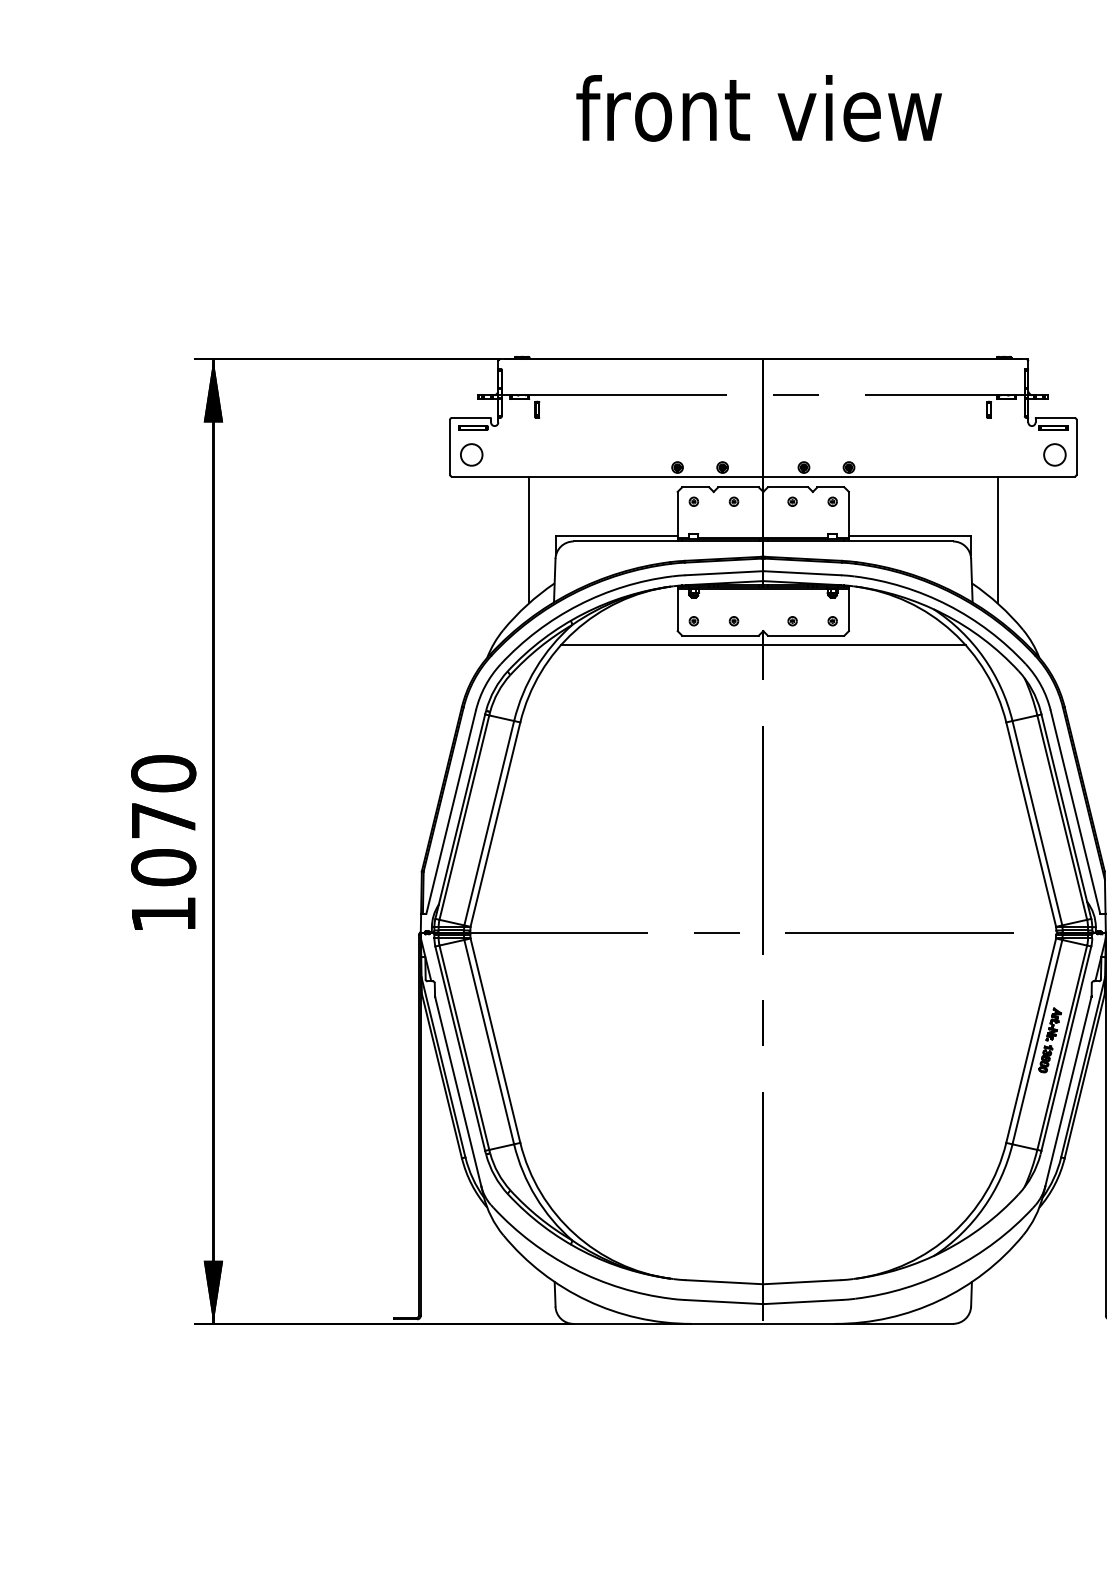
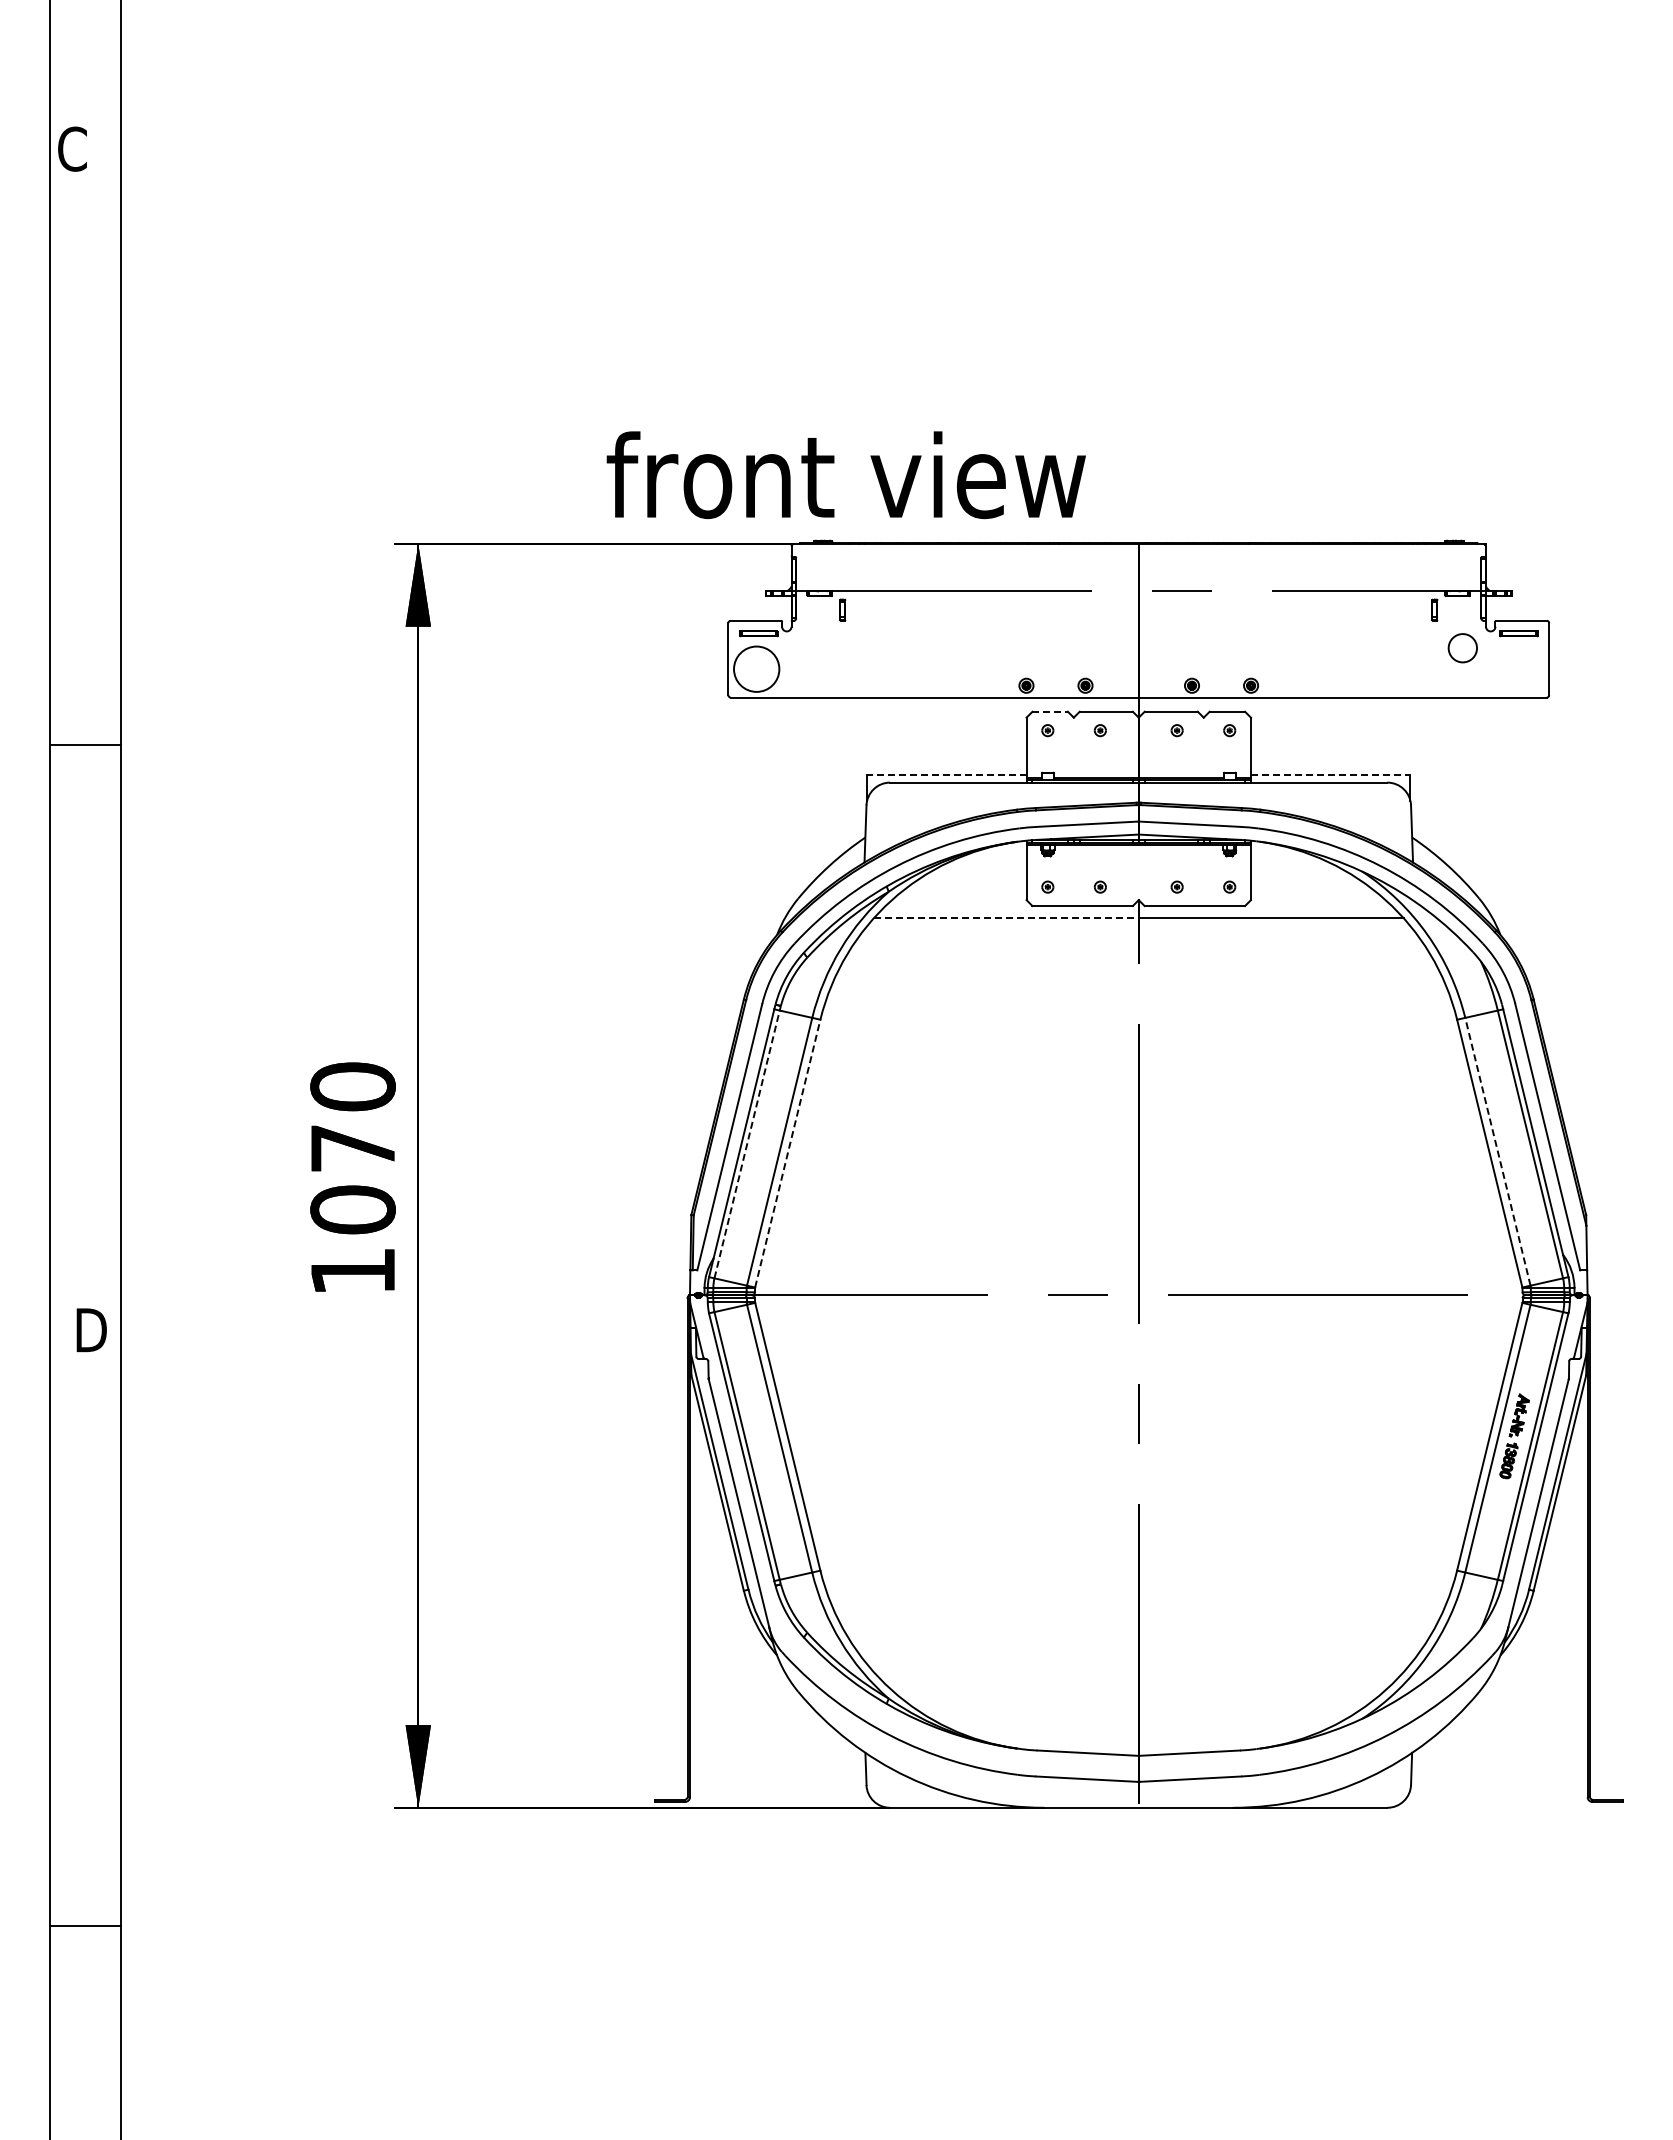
text: (758, 108) -> (845, 475), moved
circle: (471, 455) -> (756, 669), size x1.6
circle: (1054, 455) -> (1462, 648), moved
line: (695, 487) -> (1050, 711), solid -> dashed
line: (616, 535) -> (946, 774), solid -> dashed
line: (909, 535) -> (1330, 774), solid -> dashed
line: (528, 539) -> (831, 780), removed
line: (997, 539) -> (1445, 780), removed
line: (662, 645) -> (1006, 918), solid -> dashed
line: (464, 817) -> (747, 1144), solid -> dashed
line: (1037, 823) -> (1497, 1151), solid -> dashed
line: (495, 824) -> (787, 1153), solid -> dashed

